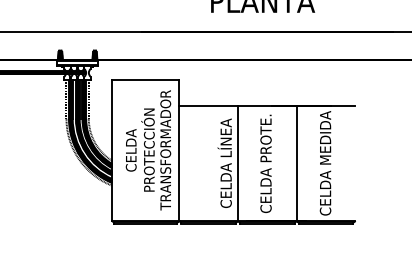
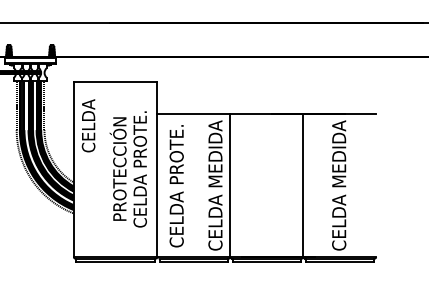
text: (130, 150) -> (87, 125), moved
text: (165, 150) -> (139, 169), TRANSFORMADOR -> CELDA PROTE.
text: (224, 163) -> (213, 185), CELDA LÍNEA -> CELDA MEDIDA
text: (265, 163) -> (176, 185), moved

